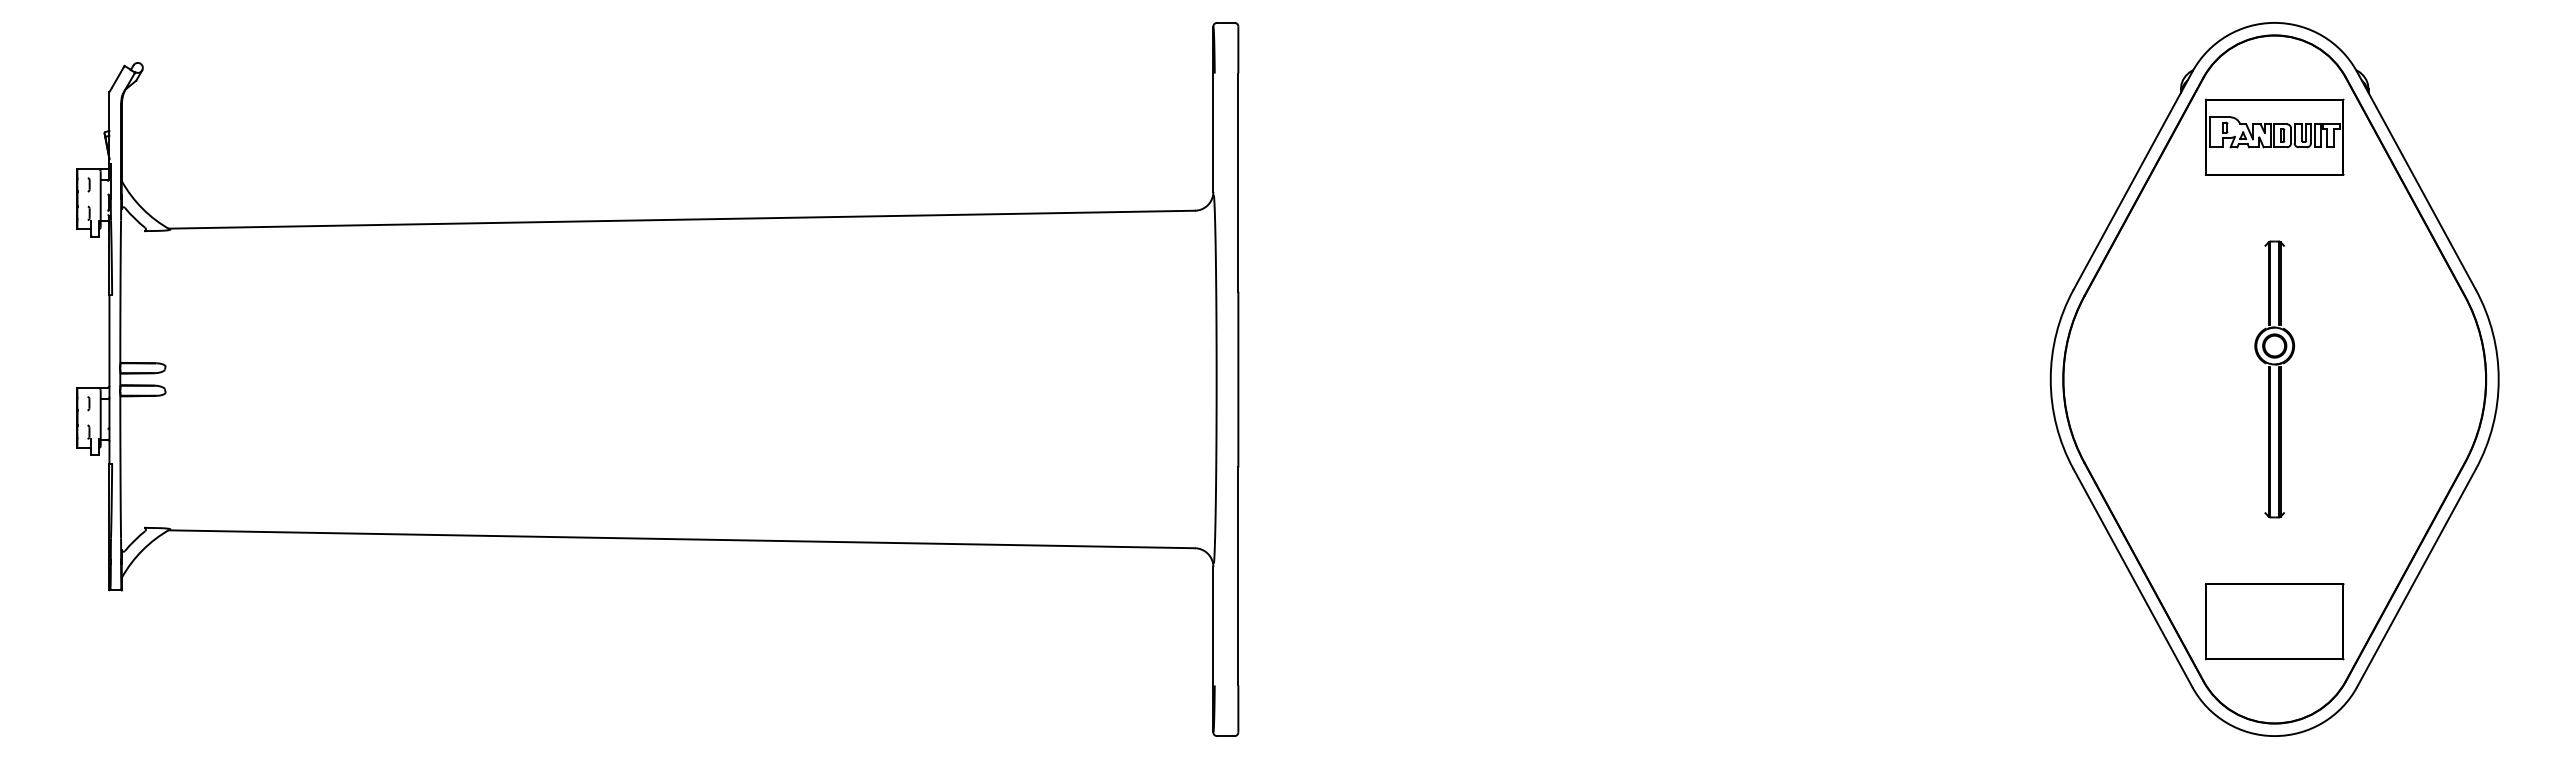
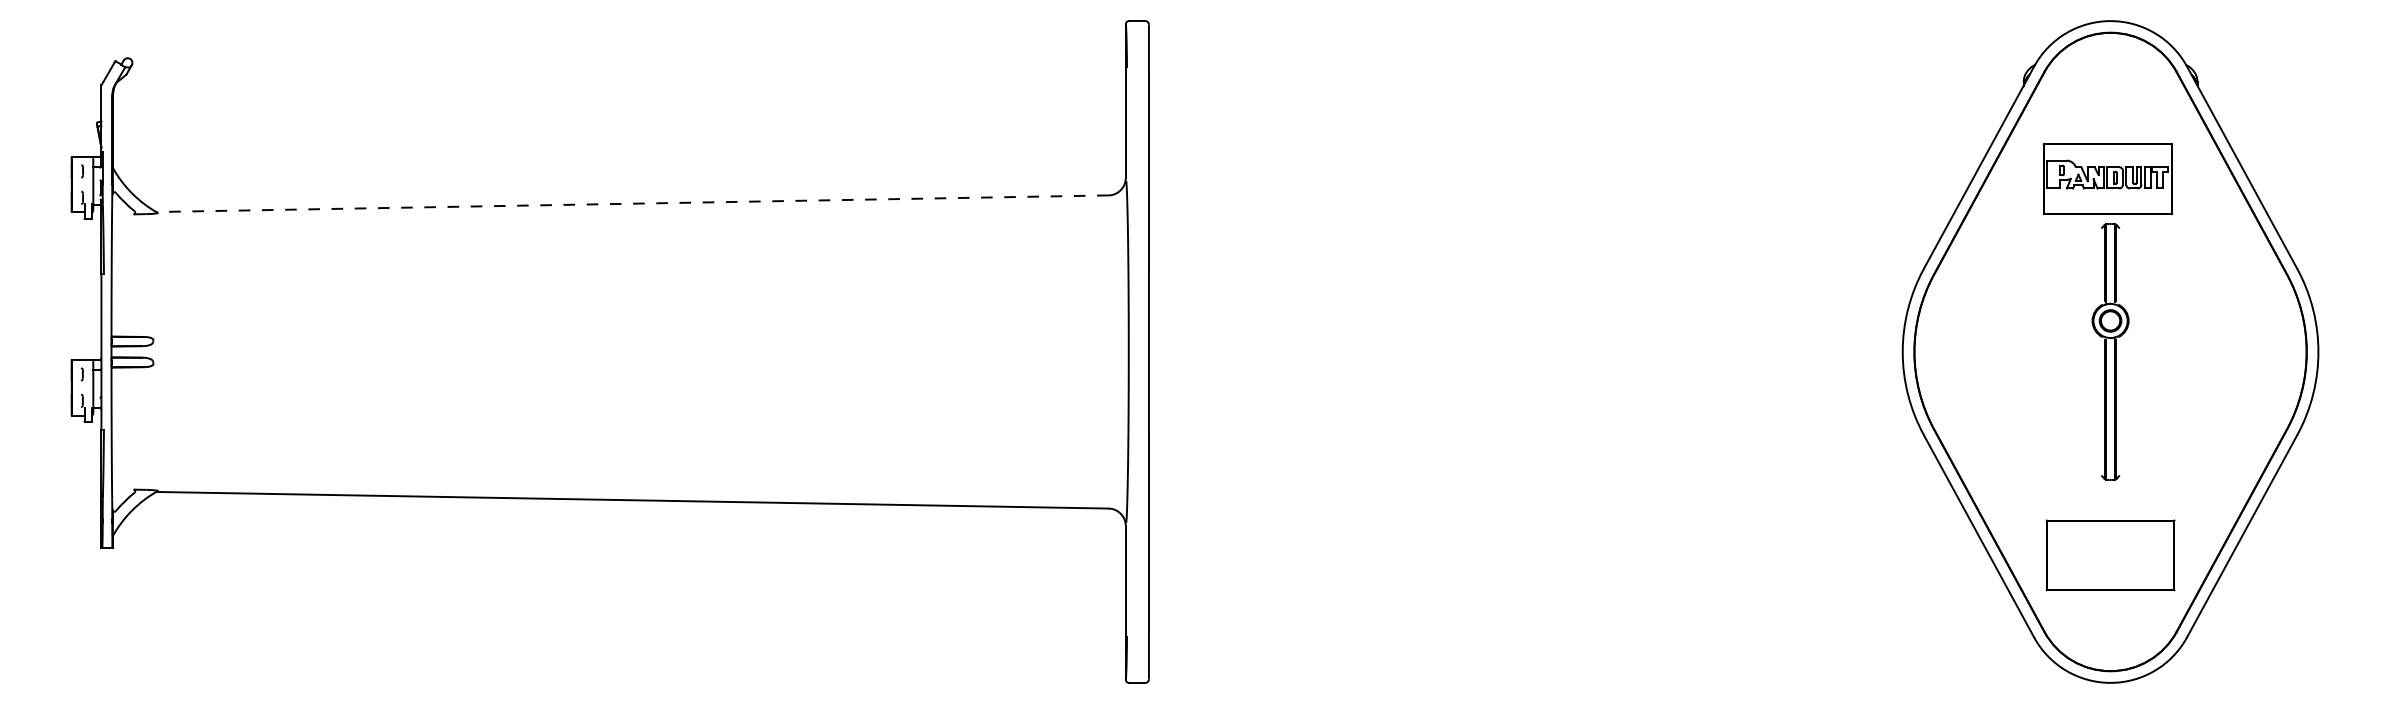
part: (2274, 136) -> (2107, 178), moved
line: (681, 219) -> (632, 203), solid -> dashed
part: (2274, 621) -> (2110, 555), moved

